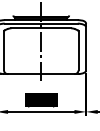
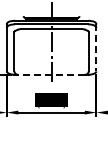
line: (86, 47) -> (96, 48), solid -> dashed
line: (41, 73) -> (51, 74), solid -> dashed

